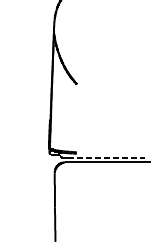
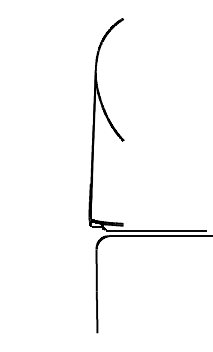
line: (107, 157) -> (160, 230), dashed -> solid

